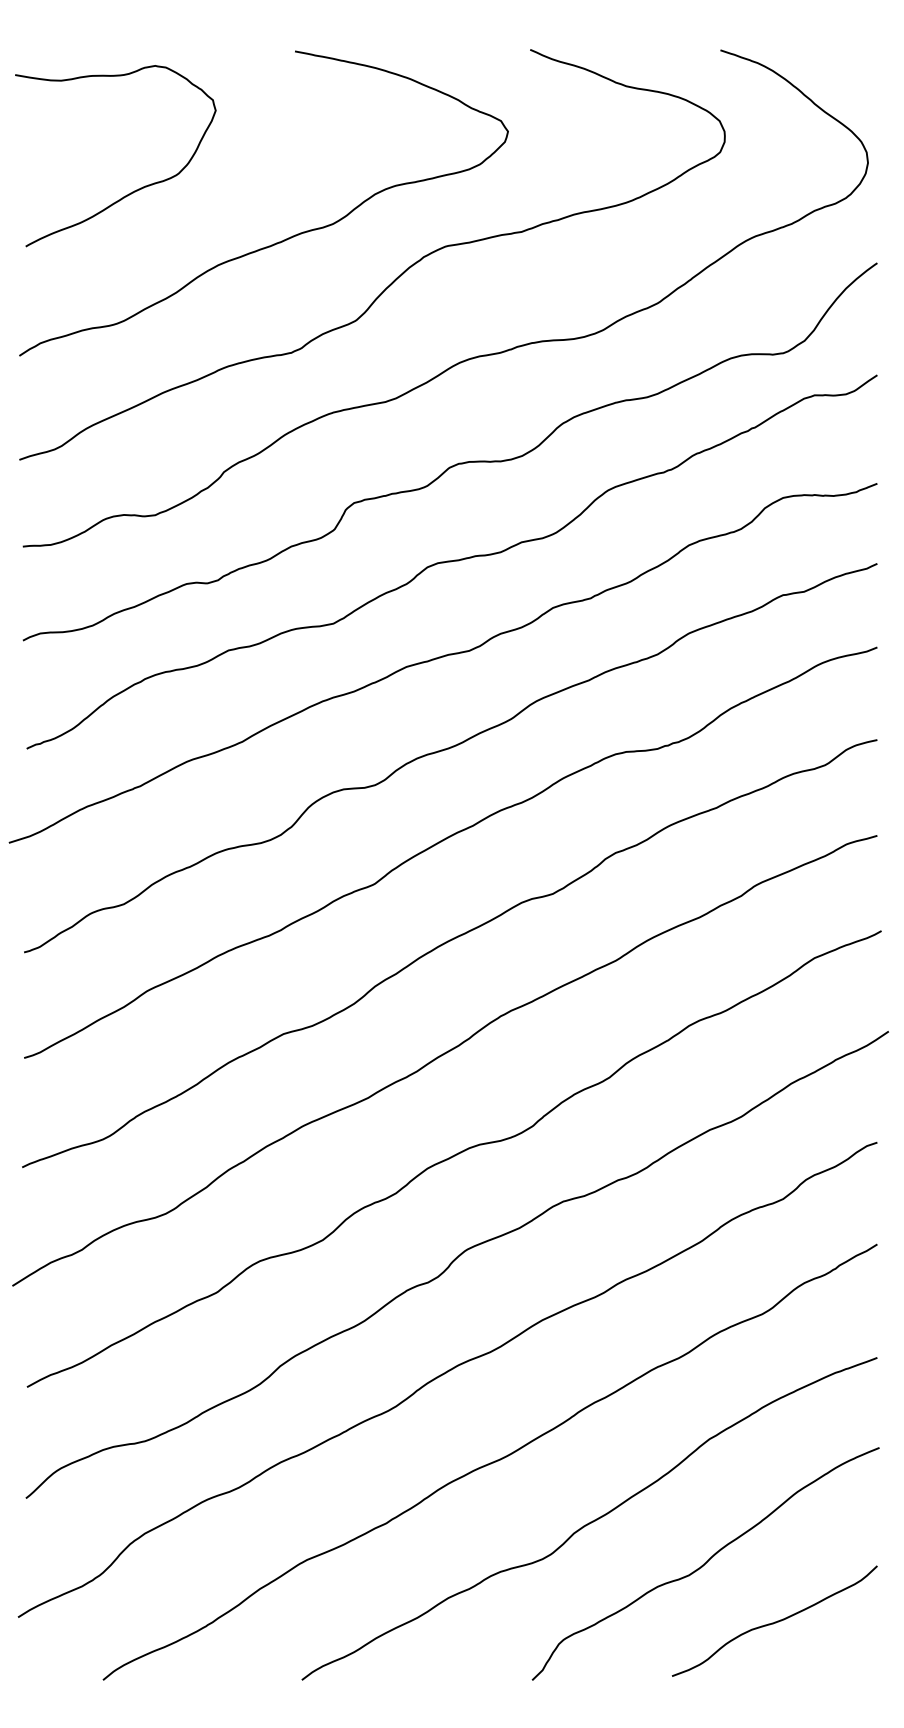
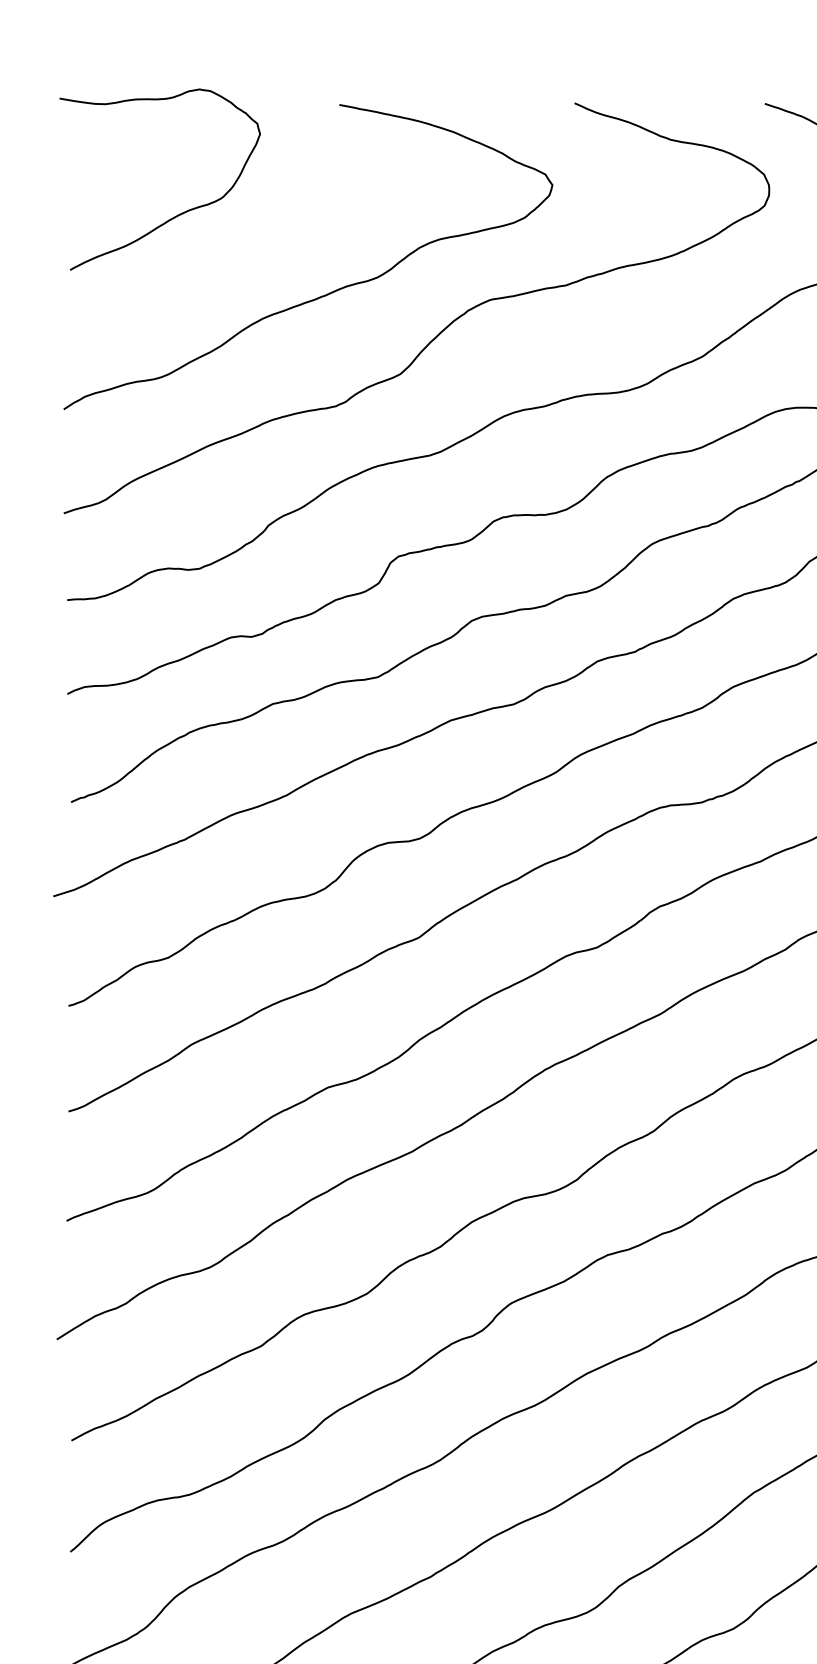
curve: (132, 191) -> (176, 215), moved

